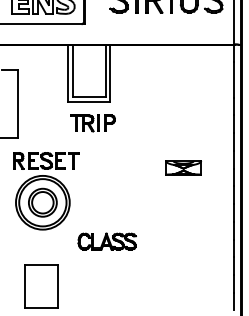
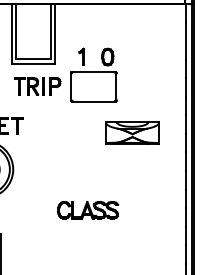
part: (146, 112) -> (93, 75), added
part: (183, 167) -> (132, 132), size x1.43
part: (106, 241) -> (87, 210), moved

